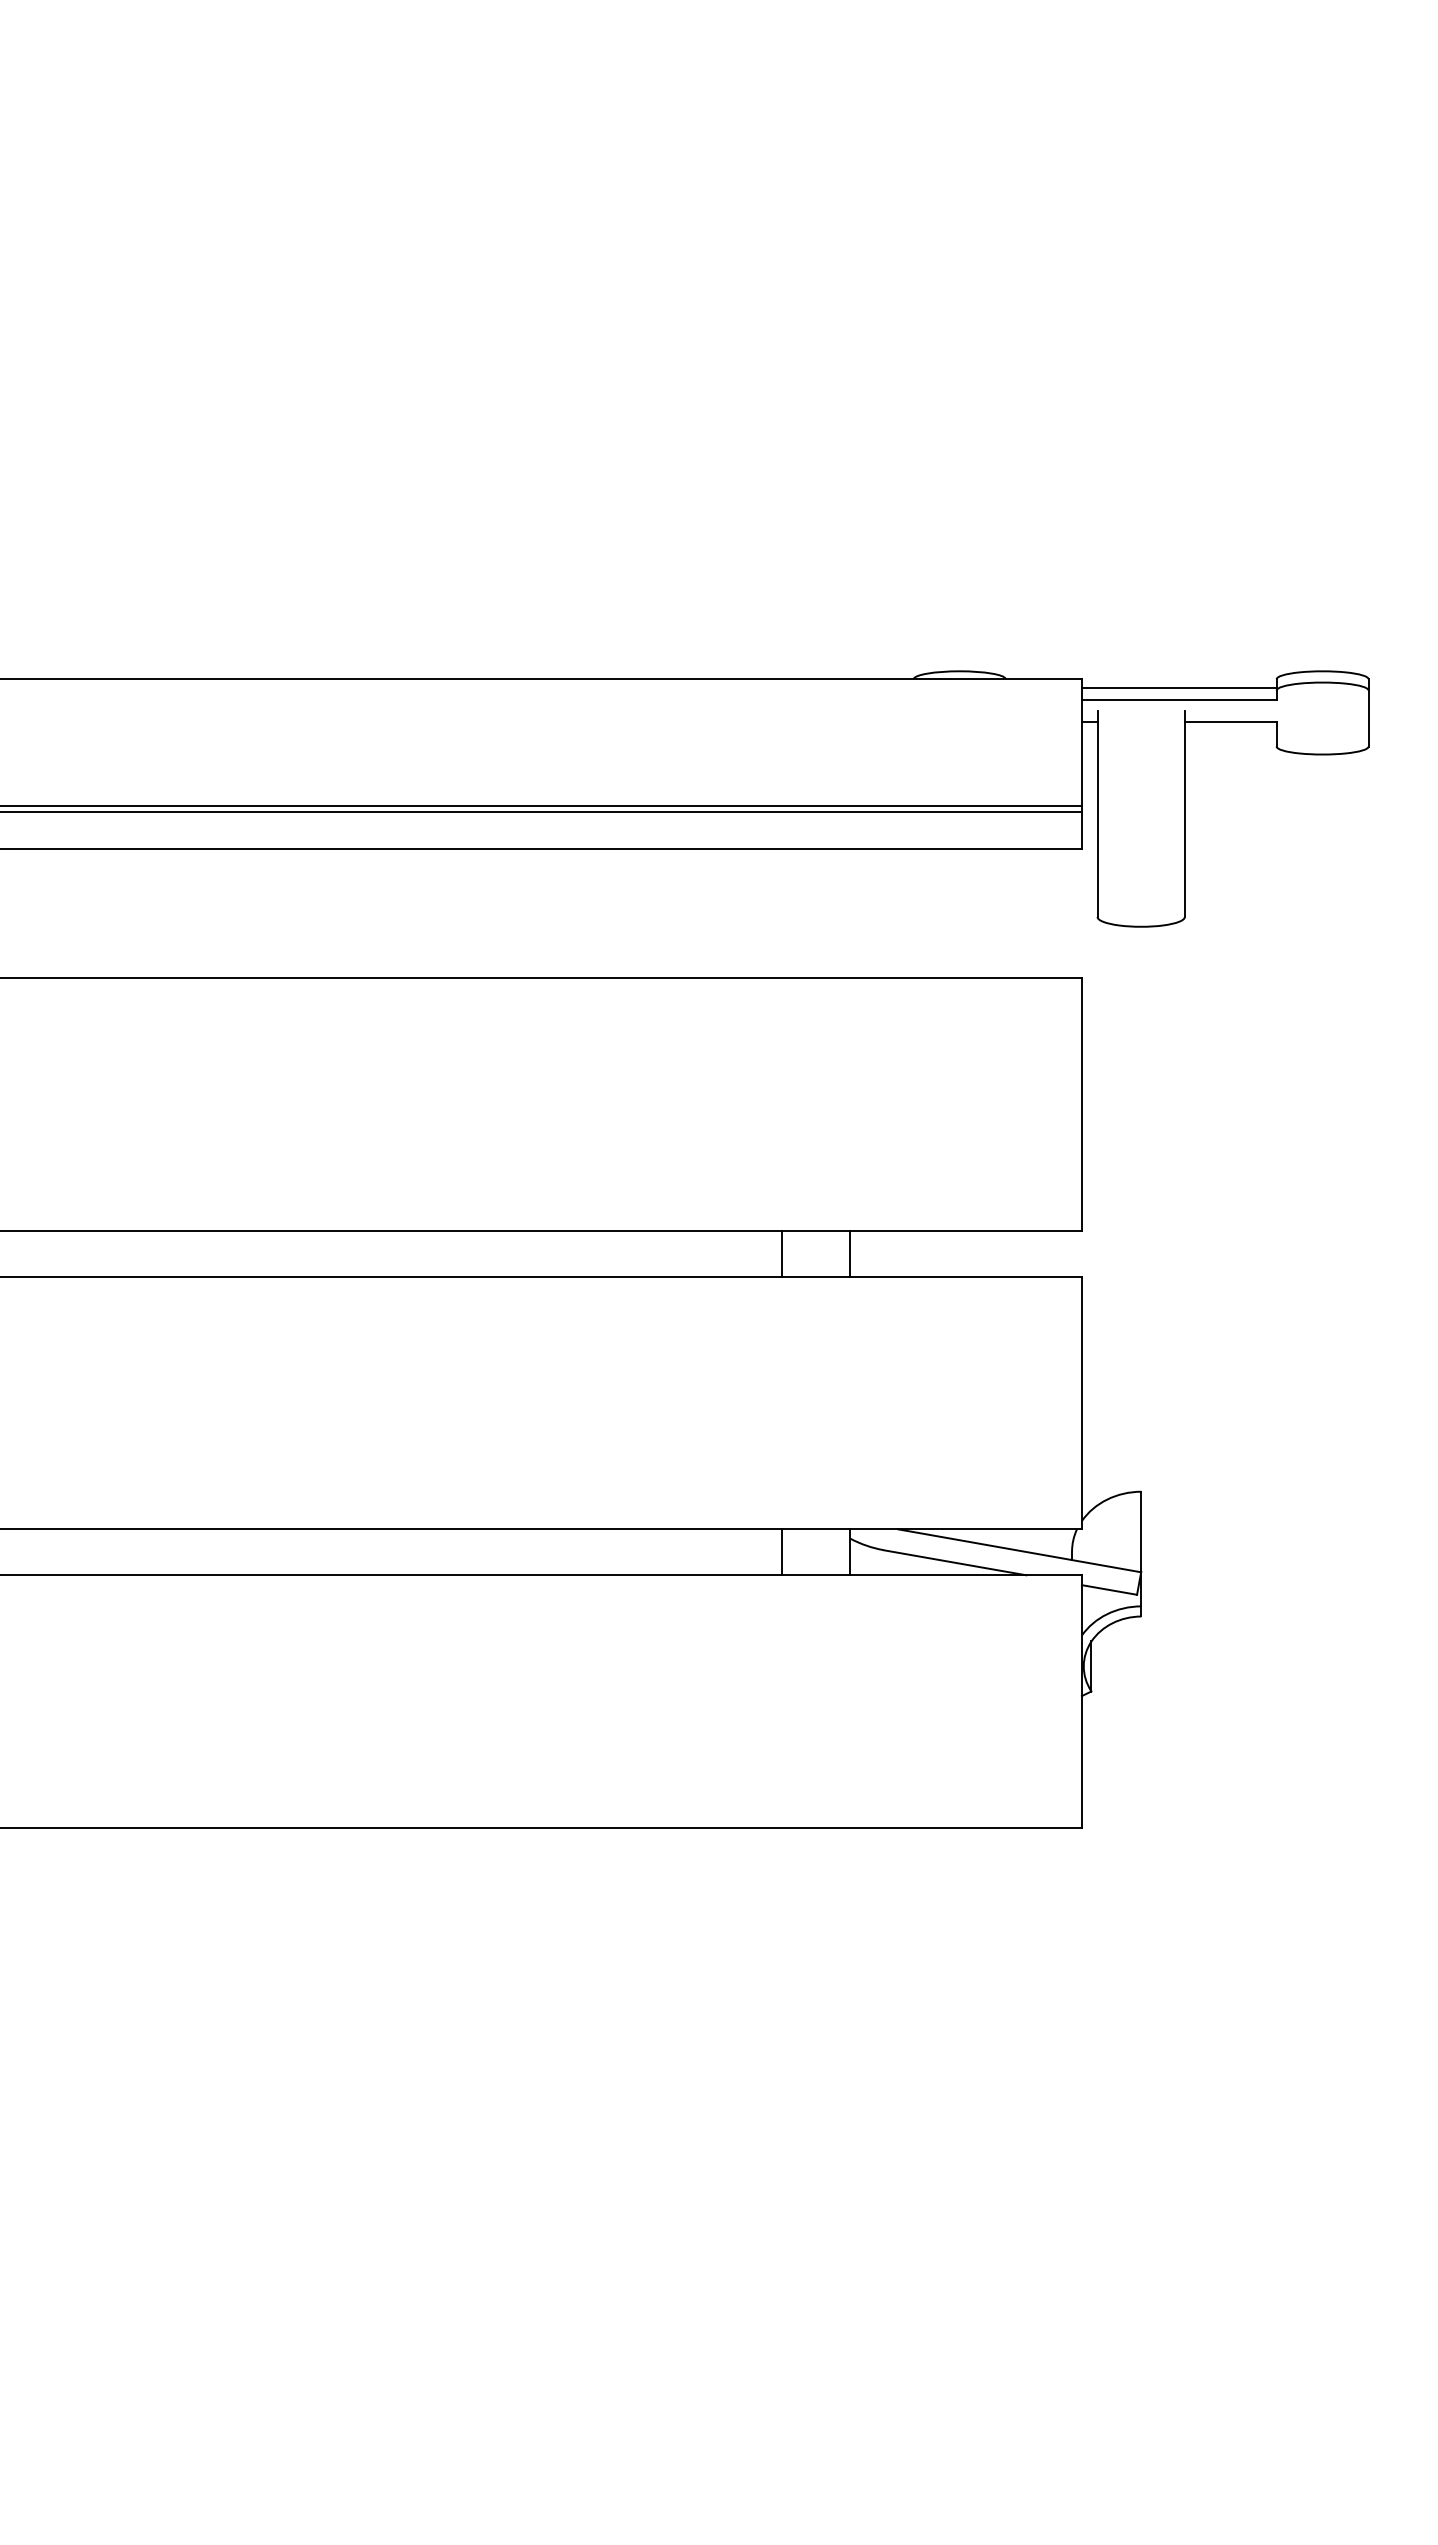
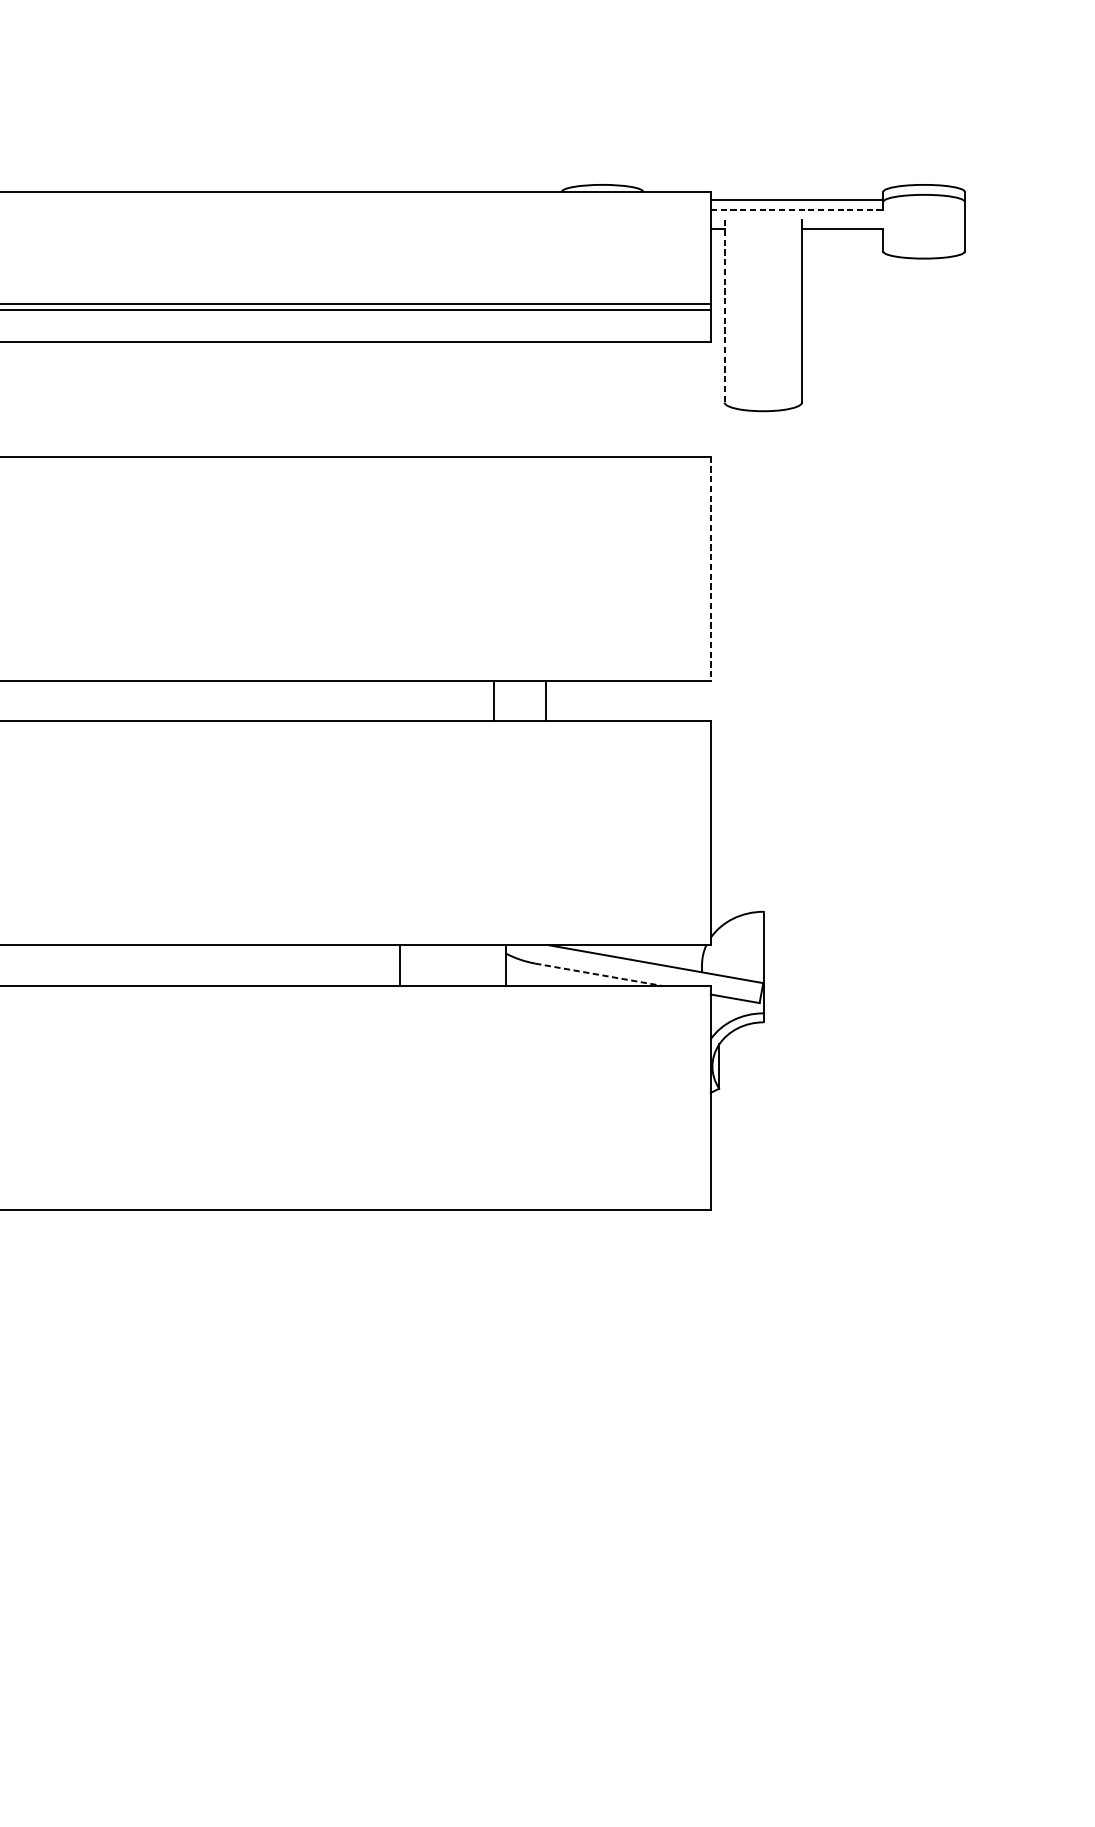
line: (1179, 699) -> (797, 209), solid -> dashed
line: (1097, 814) -> (724, 311), solid -> dashed
line: (1081, 1104) -> (710, 568), solid -> dashed
line: (781, 1253) -> (494, 700), moved
line: (850, 1253) -> (546, 700), moved
line: (781, 1552) -> (400, 965), moved
line: (955, 1562) -> (598, 974), solid -> dashed

